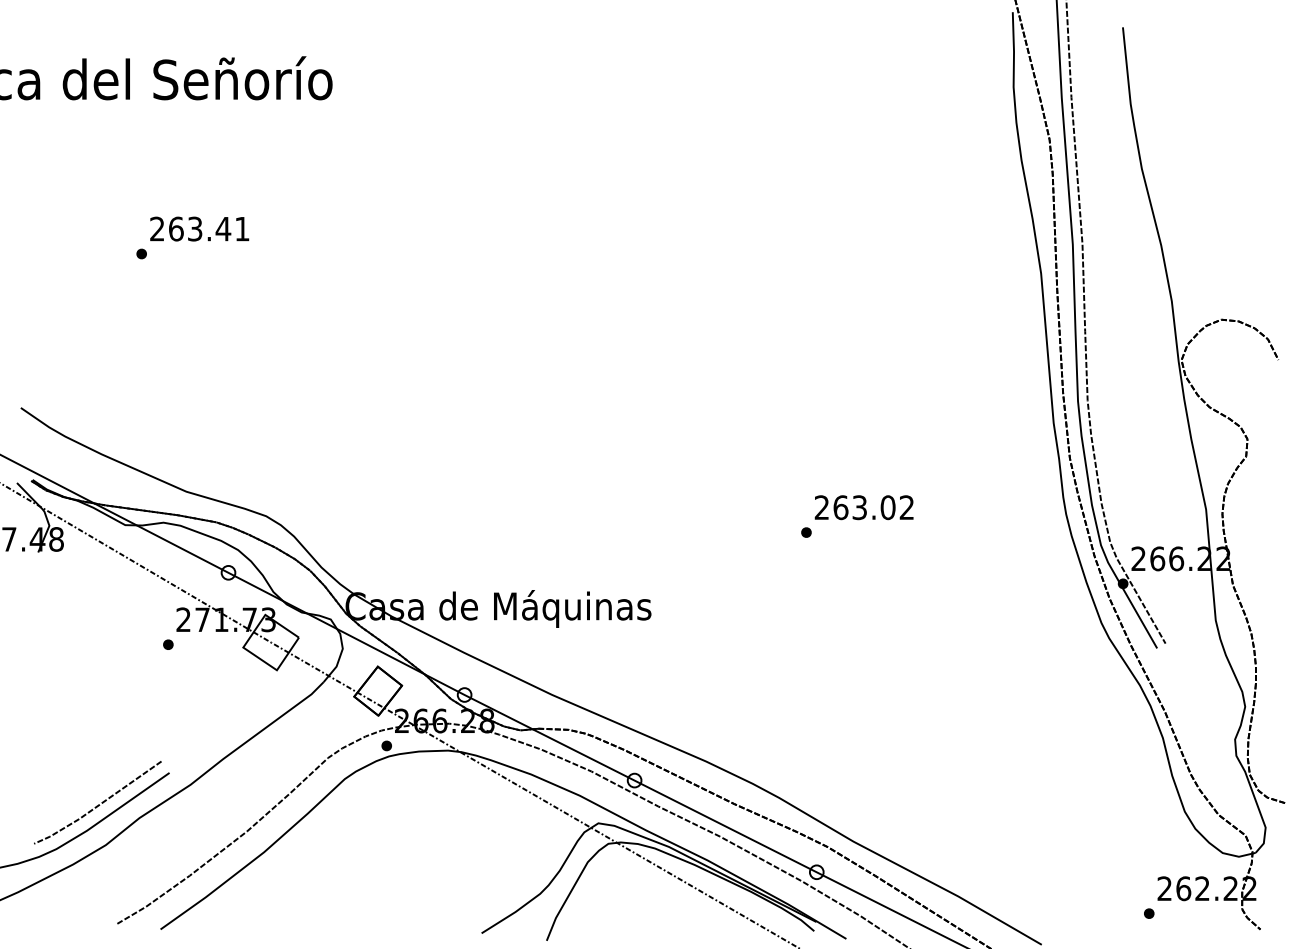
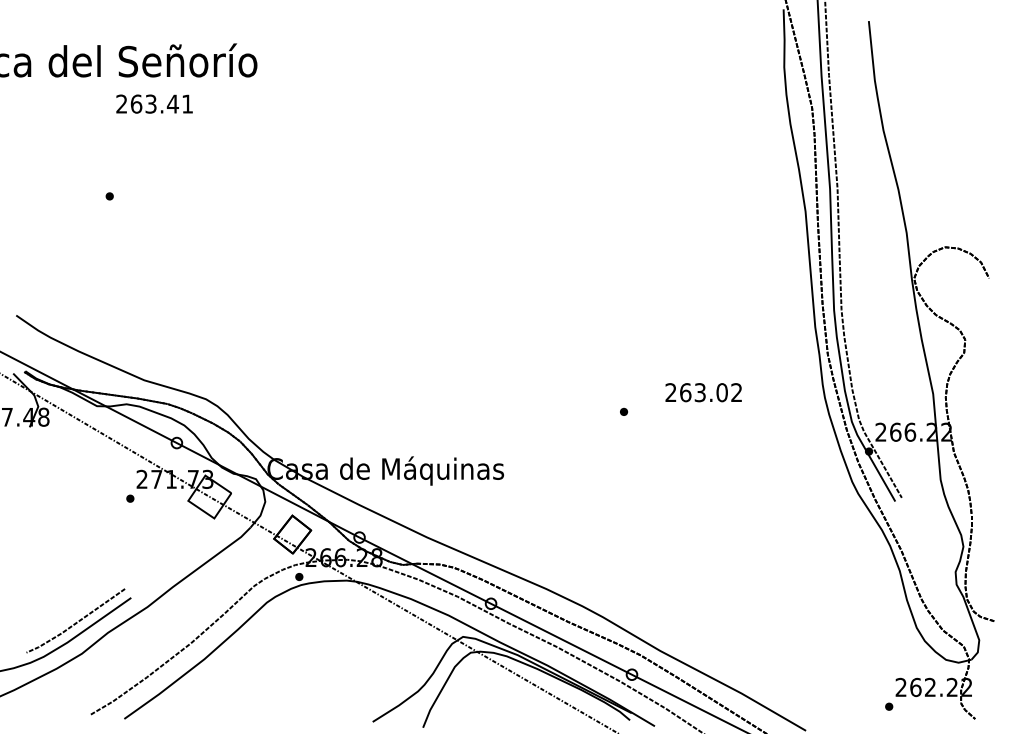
text: (199, 228) -> (154, 103), moved
text: (863, 507) -> (703, 392), moved

